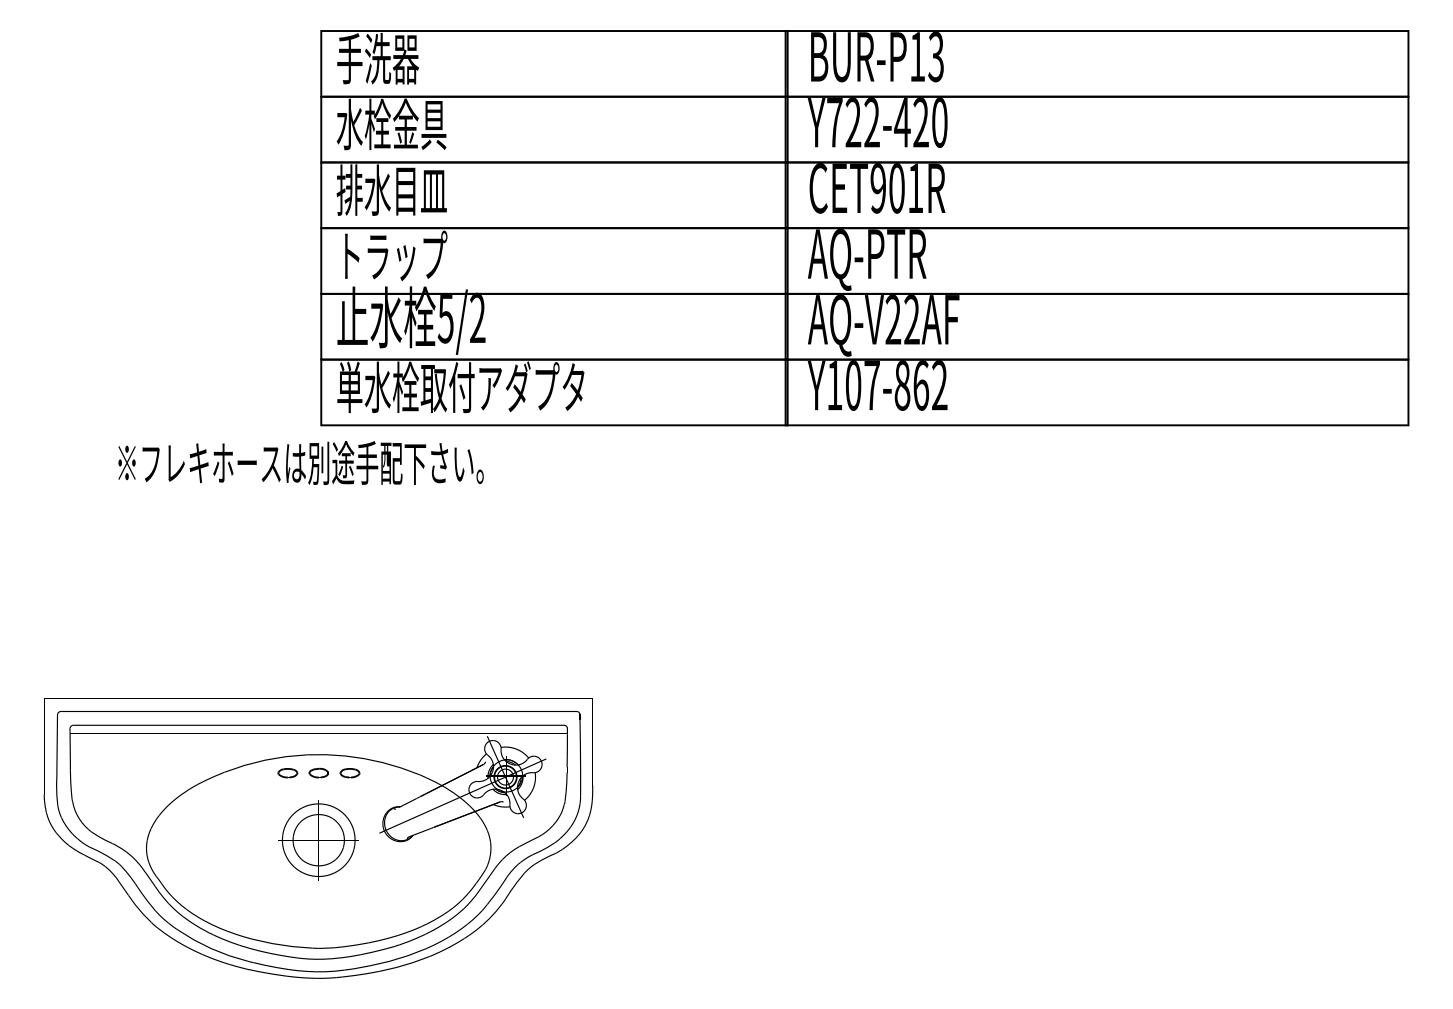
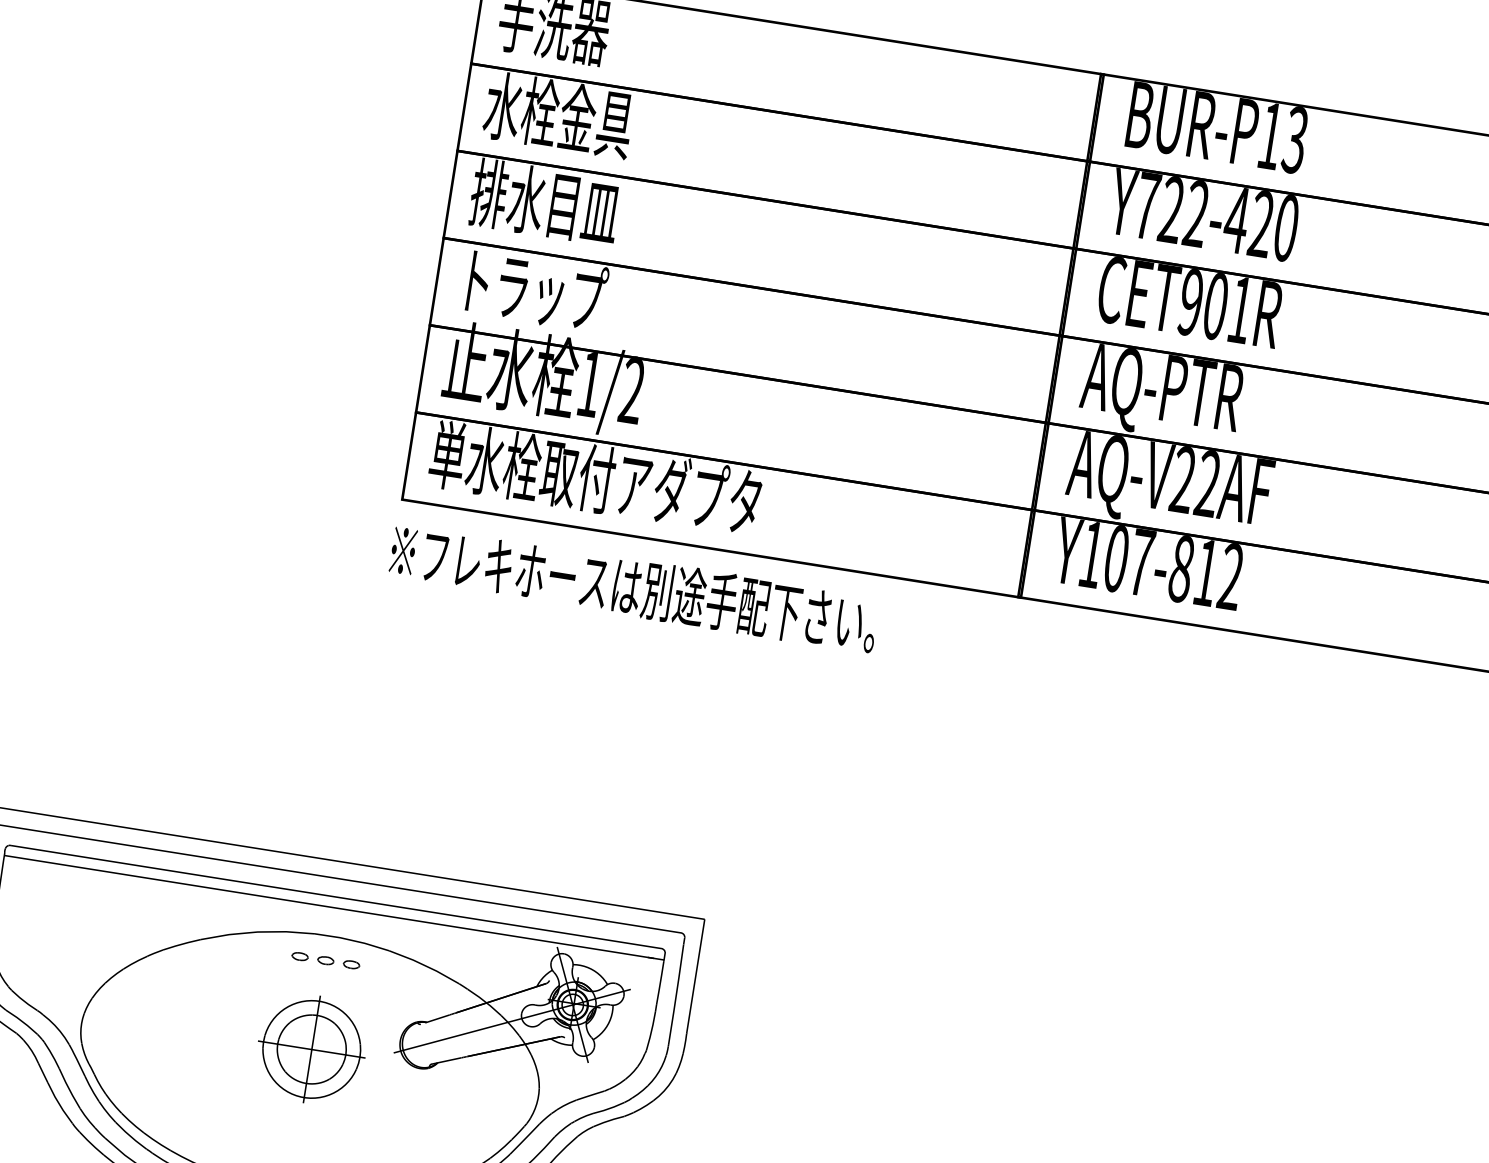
text: (445, 319) -> (589, 385), 5/2 -> 1/2
text: (921, 385) -> (1206, 572), Y107-862 -> Y107-812
text: (300, 462) -> (633, 586), moved
part: (318, 773) -> (325, 960), size x0.62

